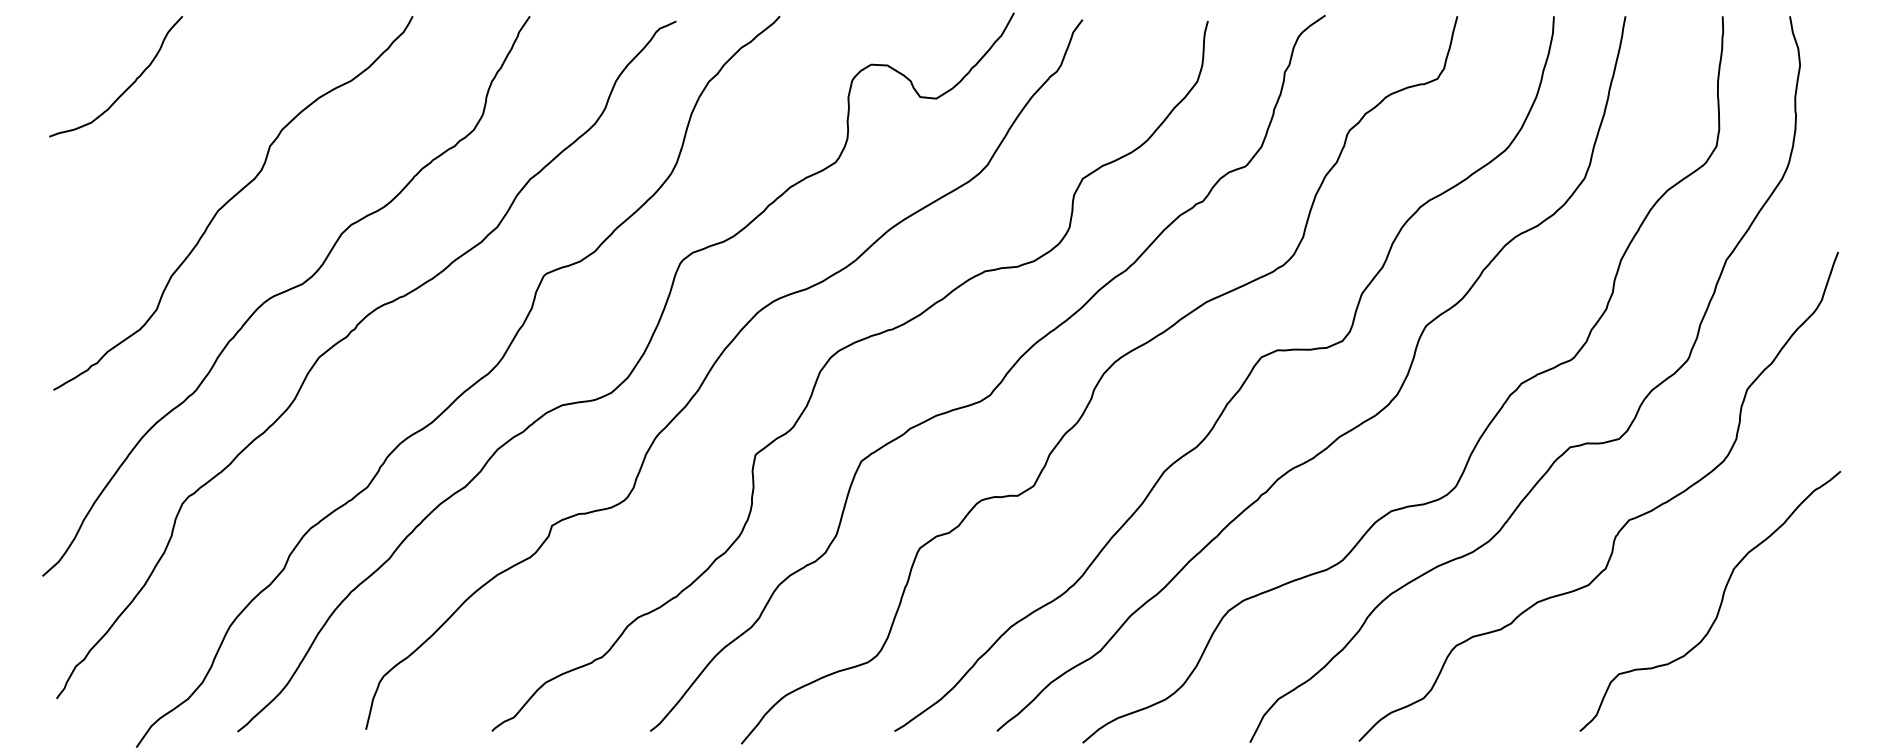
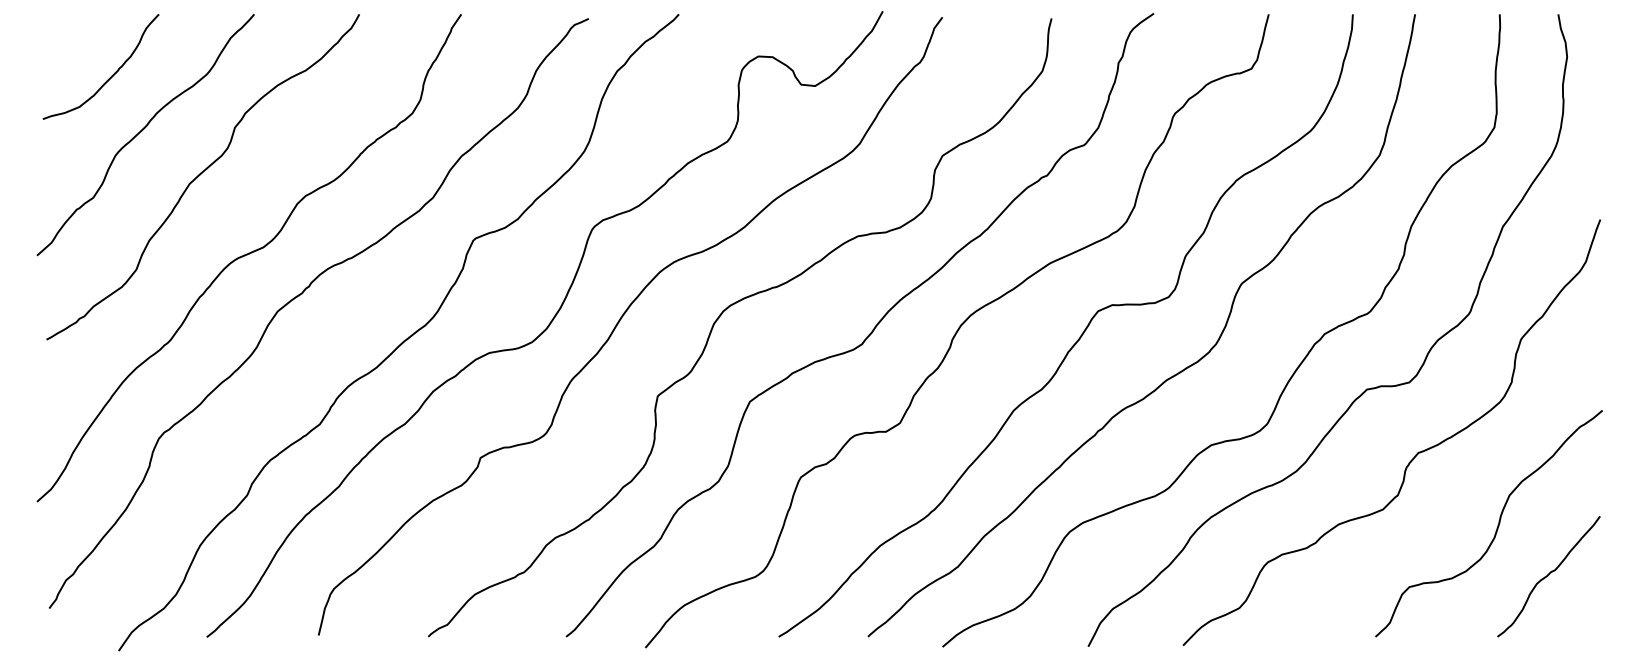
curve: (163, 150) -> (142, 131), added
curve: (1778, 661) -> (1548, 576), added

